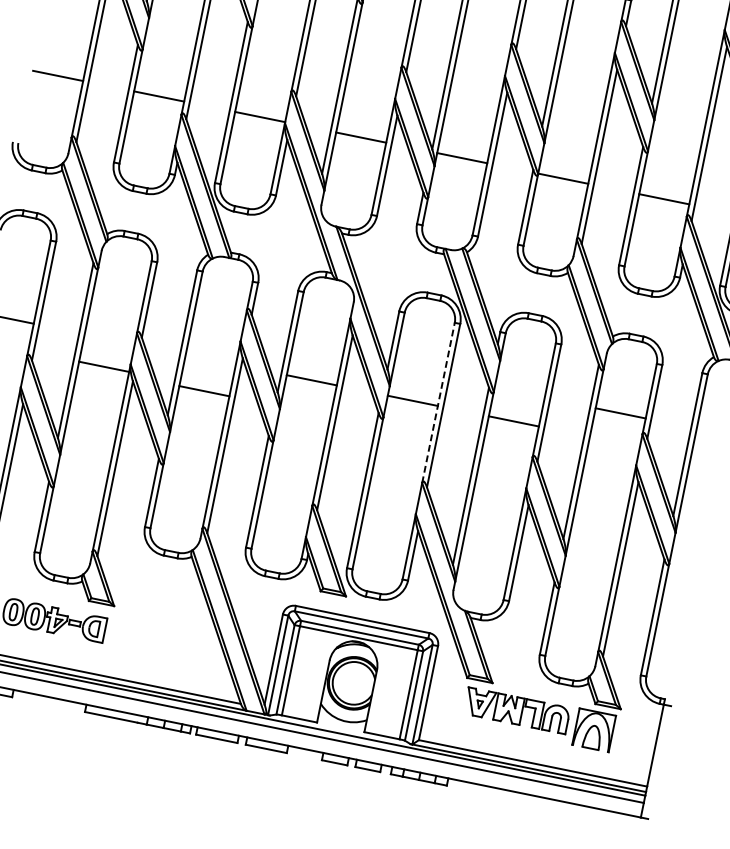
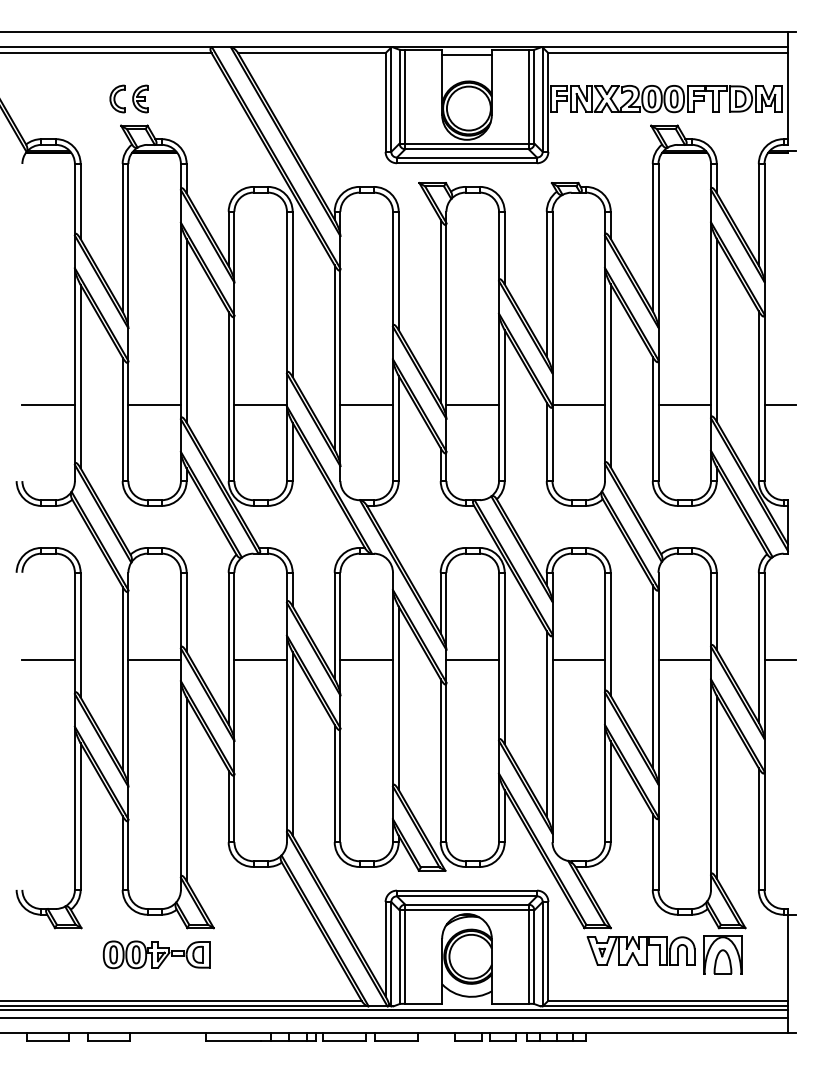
line: (103, 367) -> (154, 660), moved
line: (204, 391) -> (260, 660), moved
line: (439, 402) -> (499, 656), dashed -> solid
line: (620, 413) -> (684, 660), moved
line: (705, 460) -> (779, 660), added

